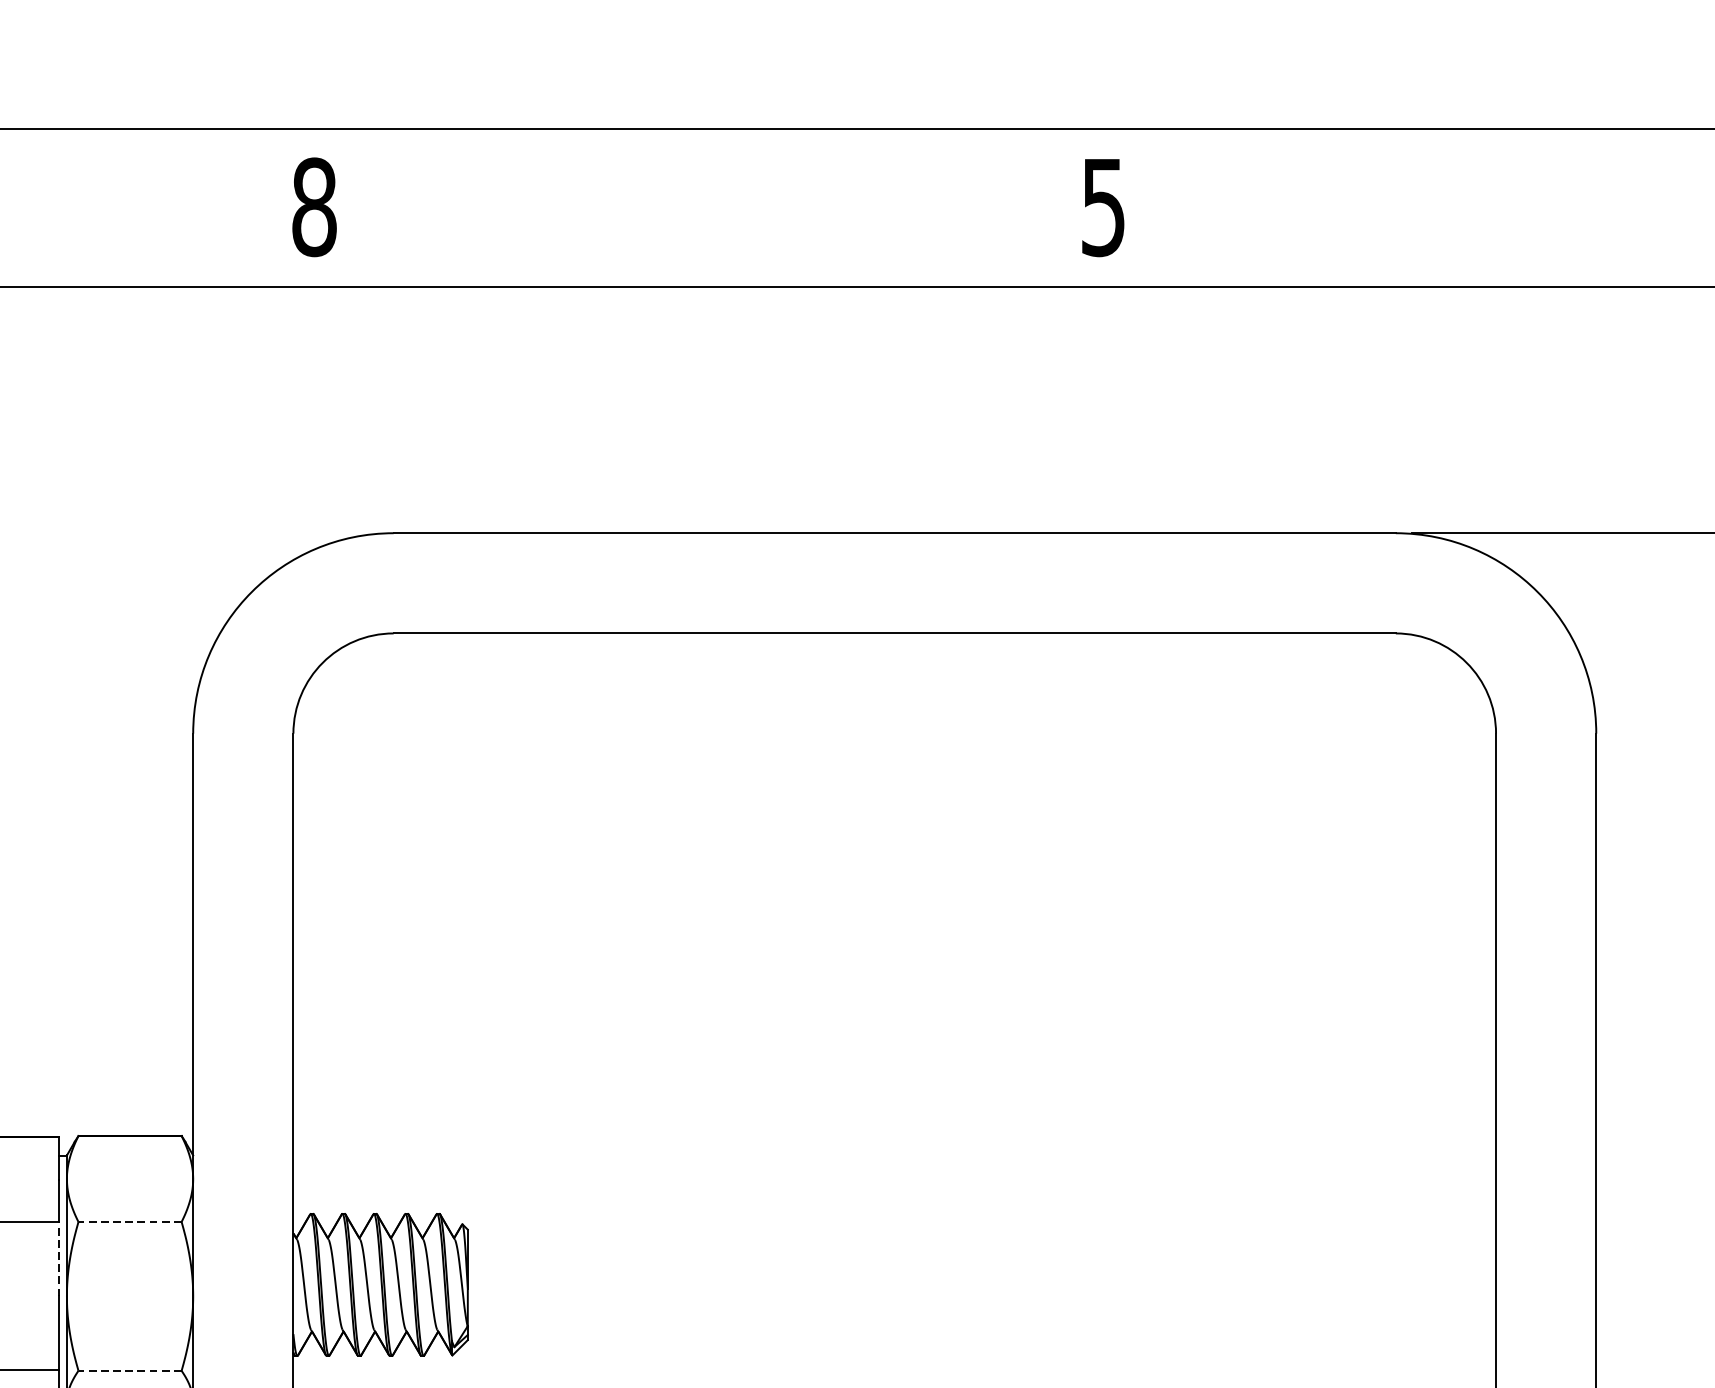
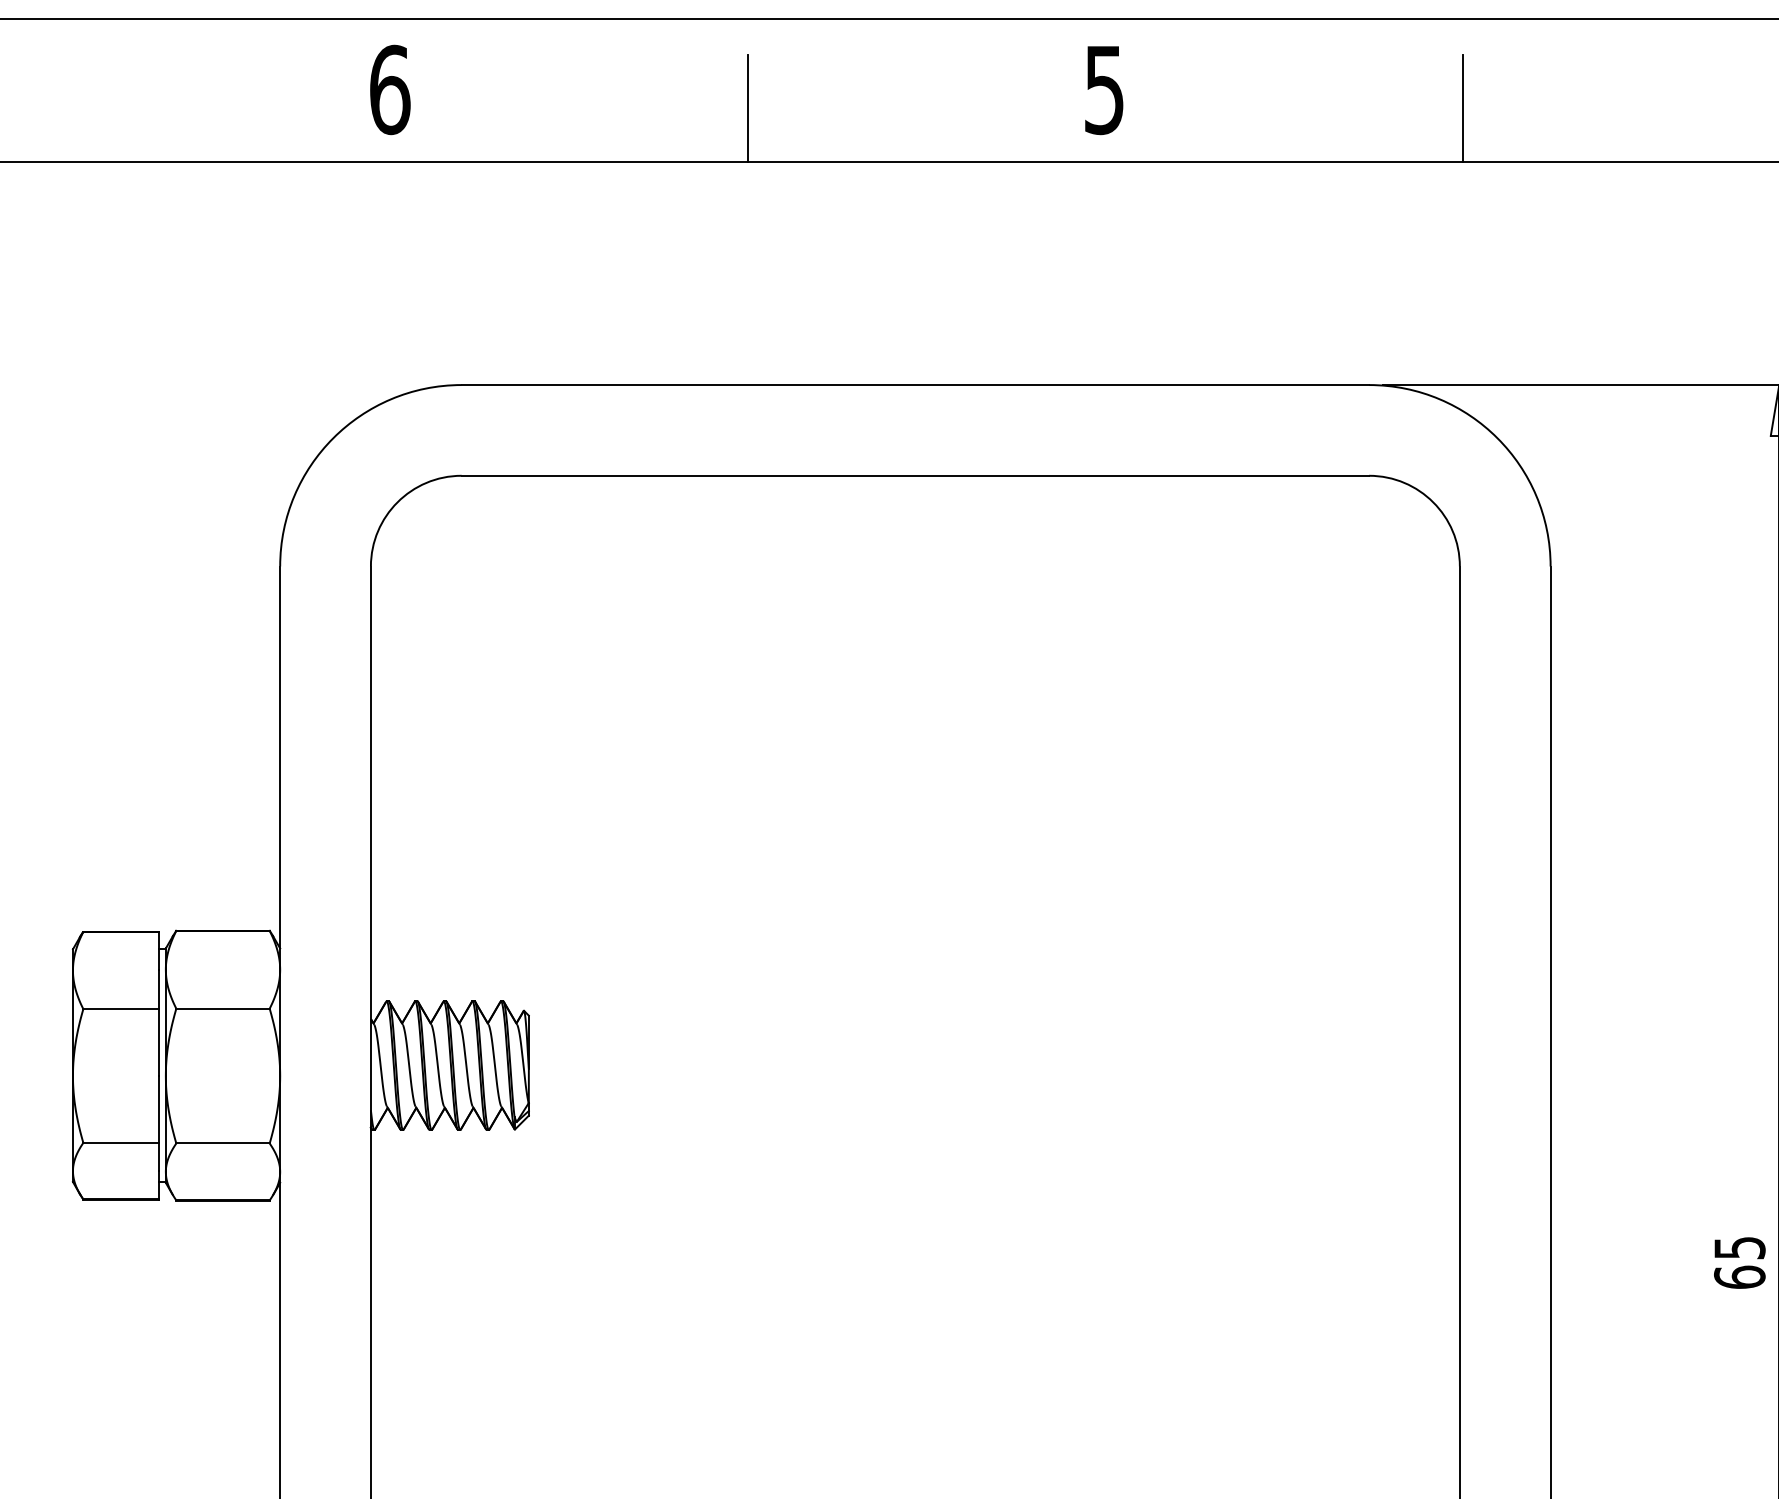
text: (315, 206) -> (390, 89), 8 -> 6
line: (710, 227) -> (748, 108), added
line: (1498, 227) -> (1462, 108), added
line: (130, 1221) -> (223, 1008), dashed -> solid
line: (58, 1259) -> (158, 1042), dashed -> solid
line: (130, 1370) -> (223, 1143), dashed -> solid

